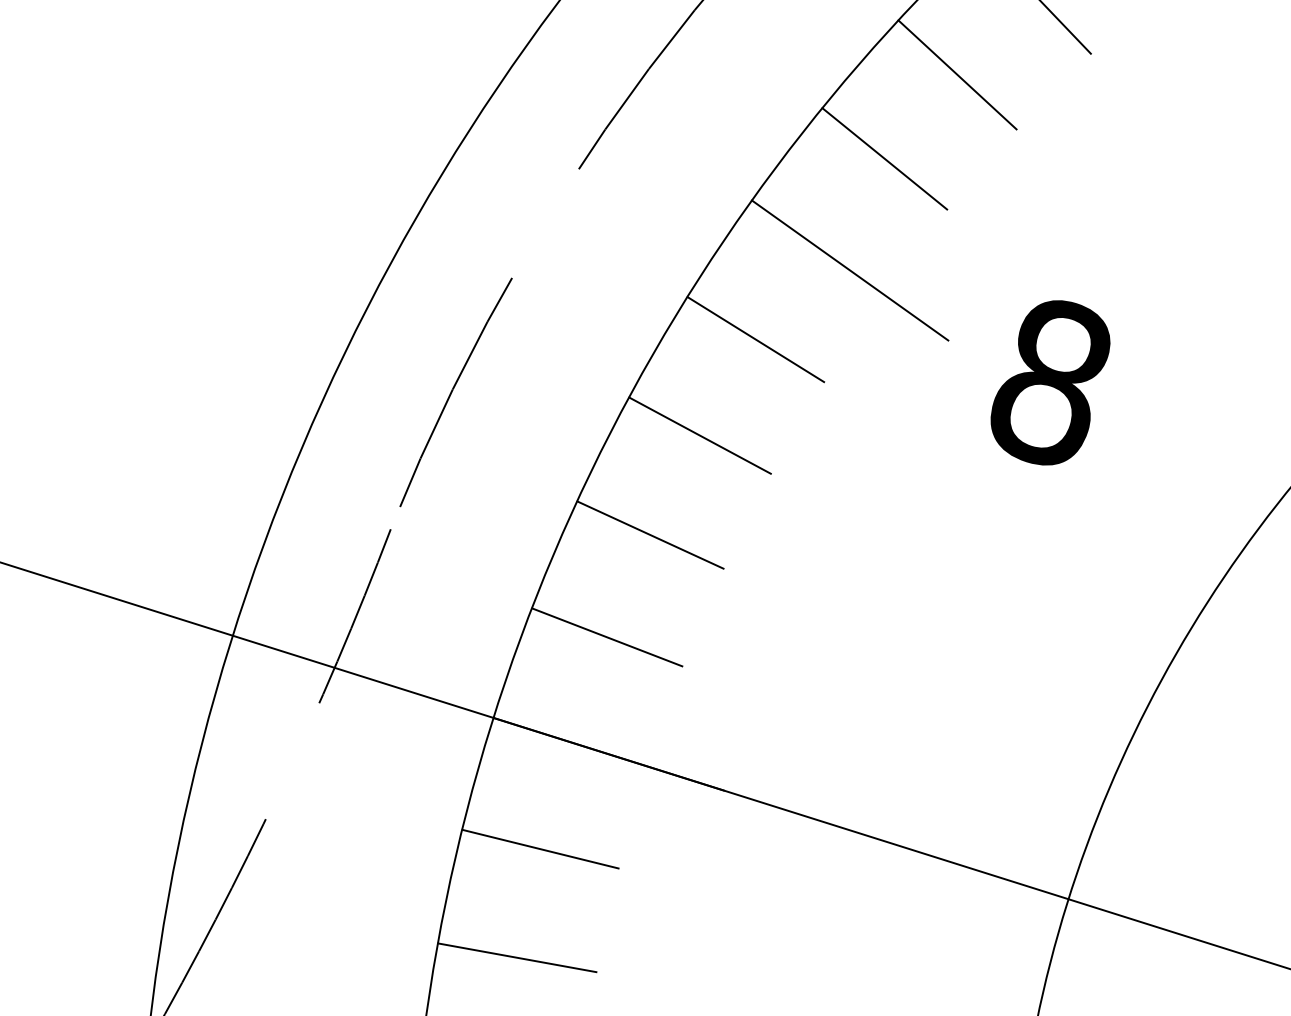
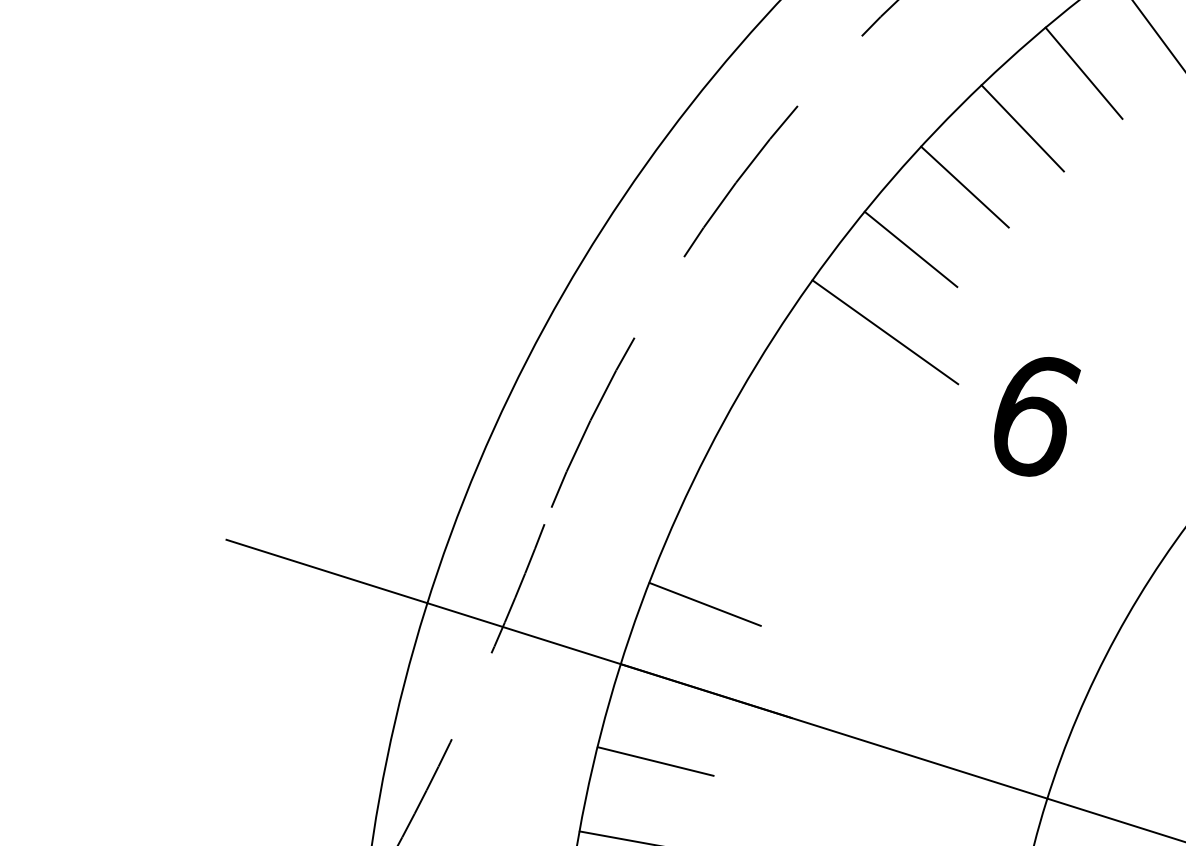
line: (756, 338) -> (815, 382), removed
text: (1051, 382) -> (1034, 415), 8 -> 6
line: (699, 435) -> (773, 454), removed
line: (650, 535) -> (737, 528), removed

